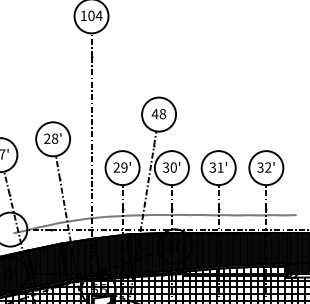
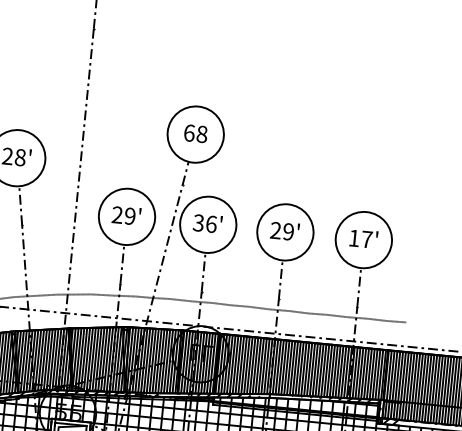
text: (154, 113) -> (188, 132), 48 -> 68
text: (173, 167) -> (210, 224), 30' -> 36'
text: (216, 167) -> (281, 231), 31' -> 29'
text: (264, 167) -> (360, 238), 32' -> 17'

